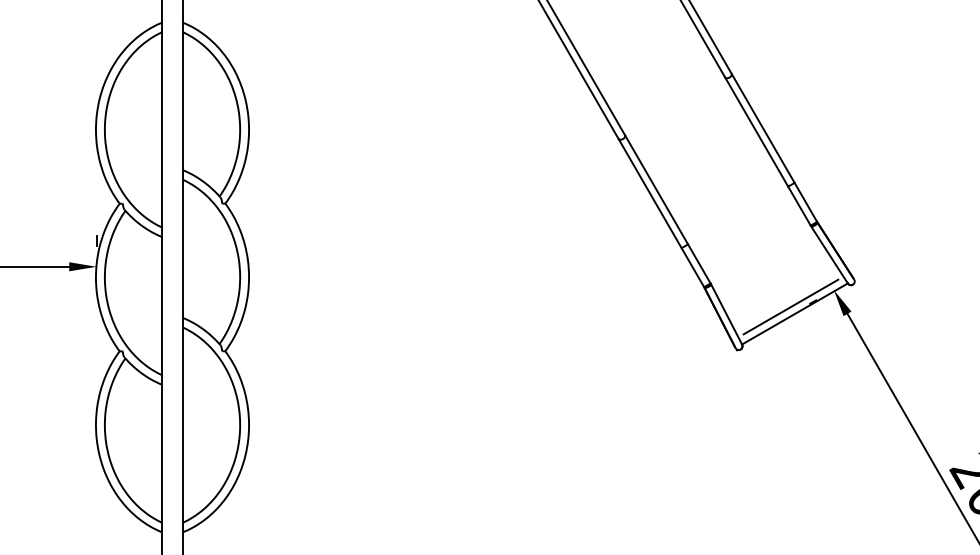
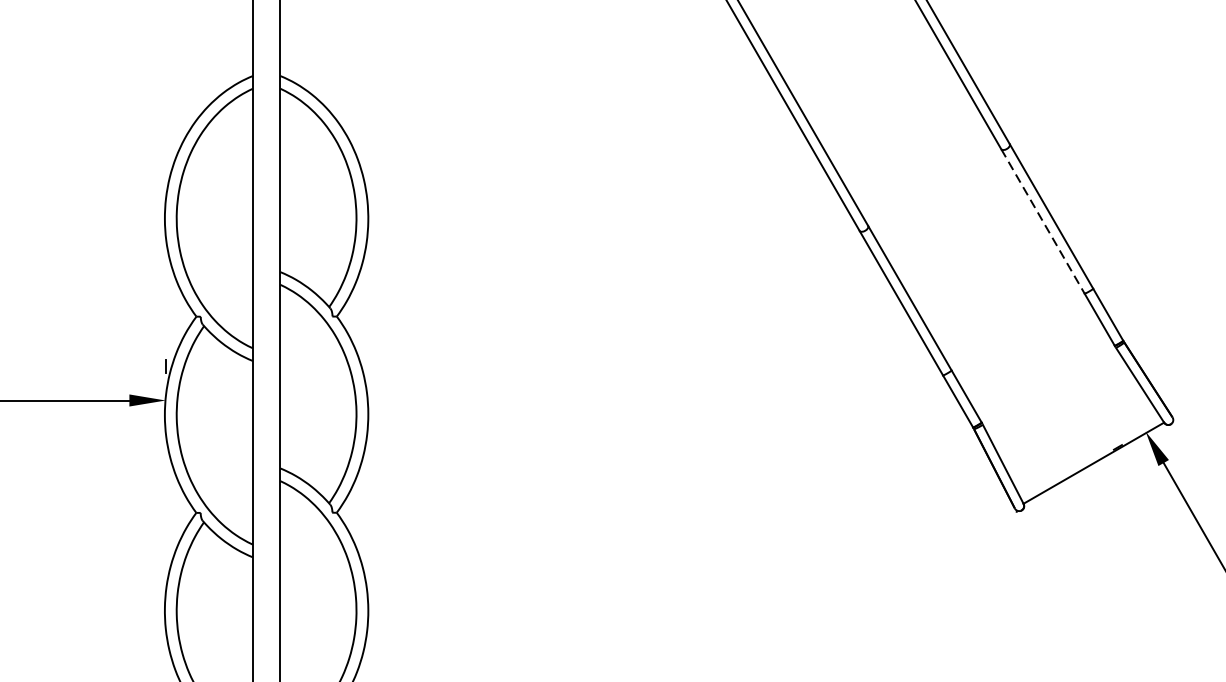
line: (756, 132) -> (1042, 222), solid -> dashed
line: (790, 306) -> (1087, 453), removed

